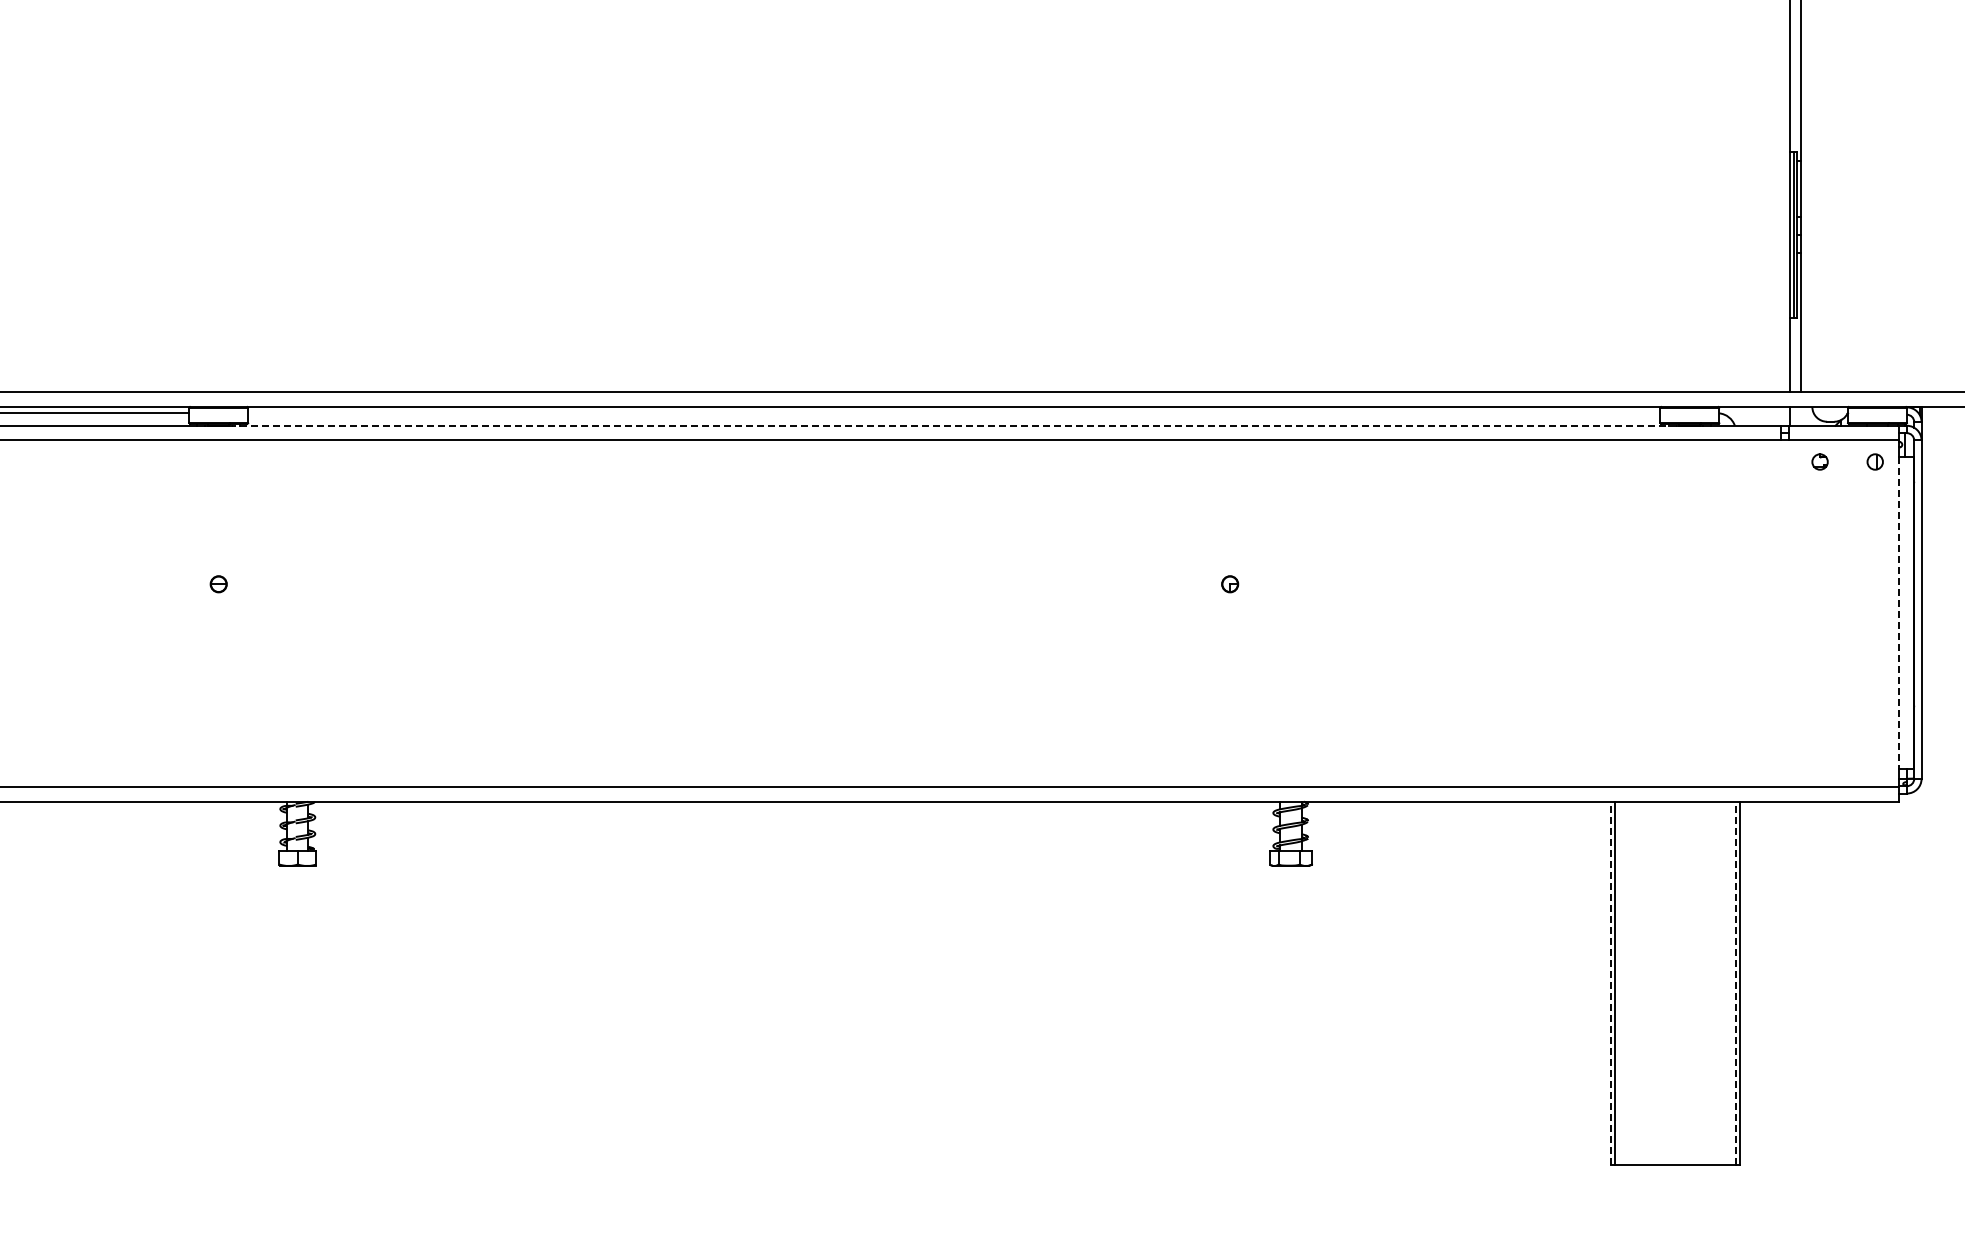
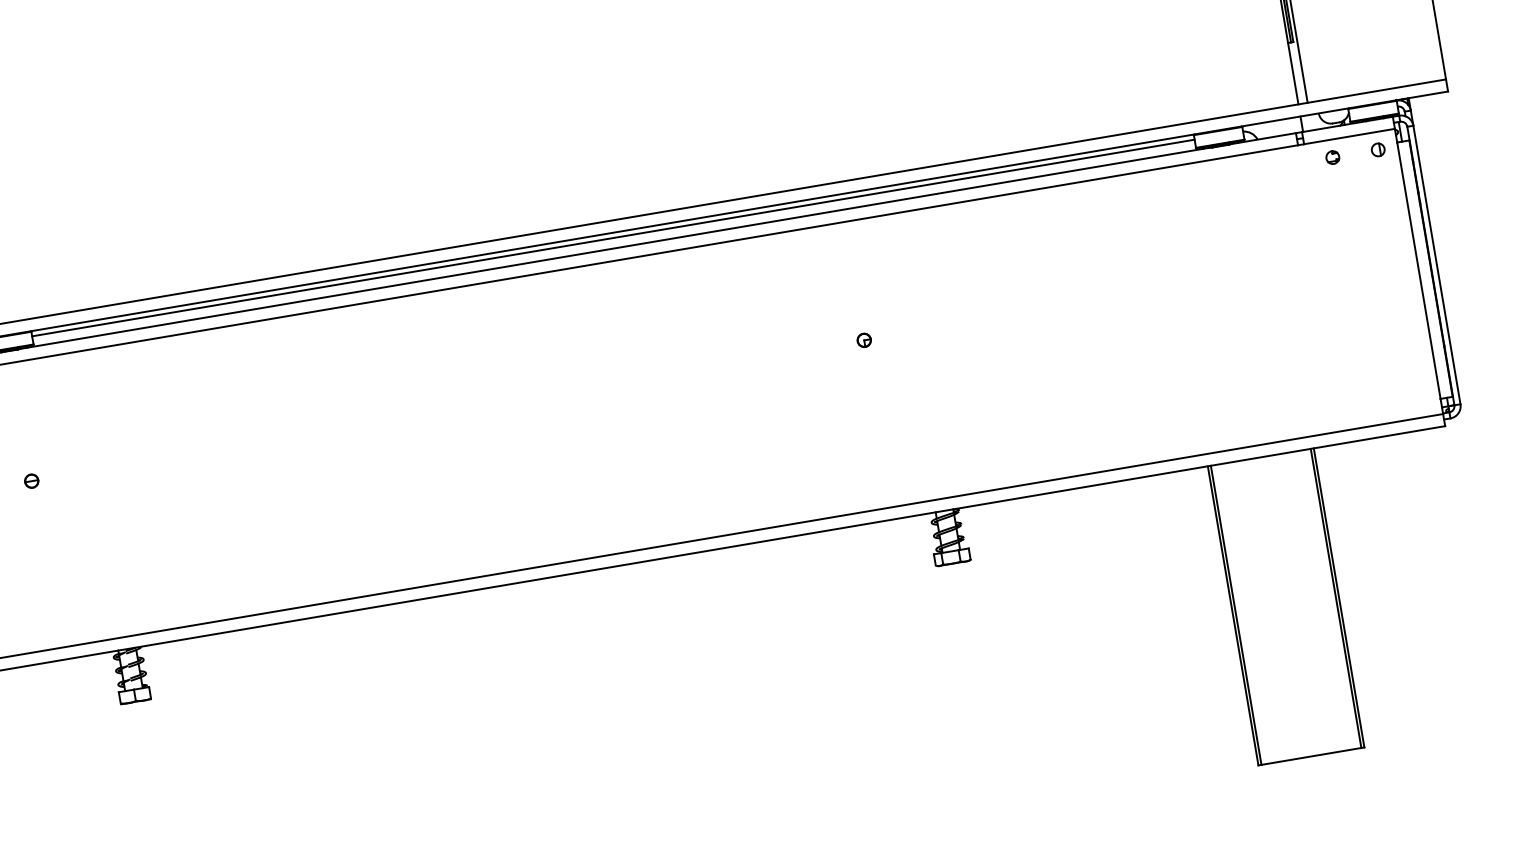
line: (954, 413) -> (613, 238), added
line: (953, 425) -> (614, 248), dashed -> solid
line: (1899, 612) -> (1419, 270), dashed -> solid
line: (1610, 983) -> (1232, 616), dashed -> solid
line: (1735, 983) -> (1335, 598), dashed -> solid

